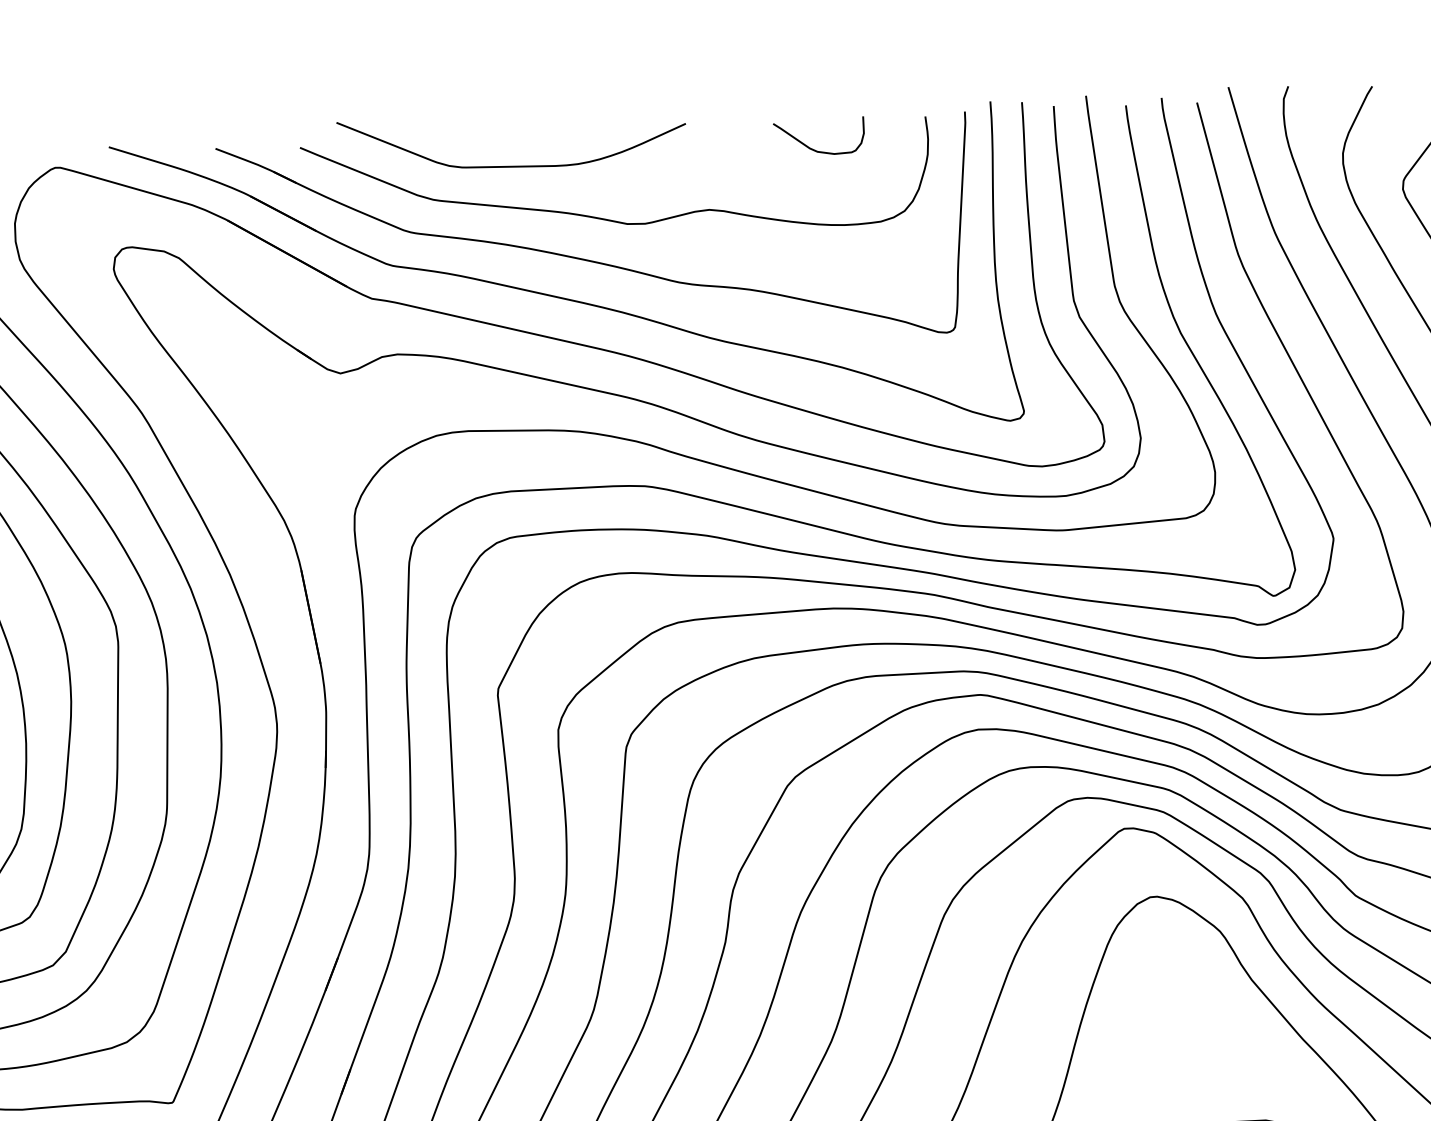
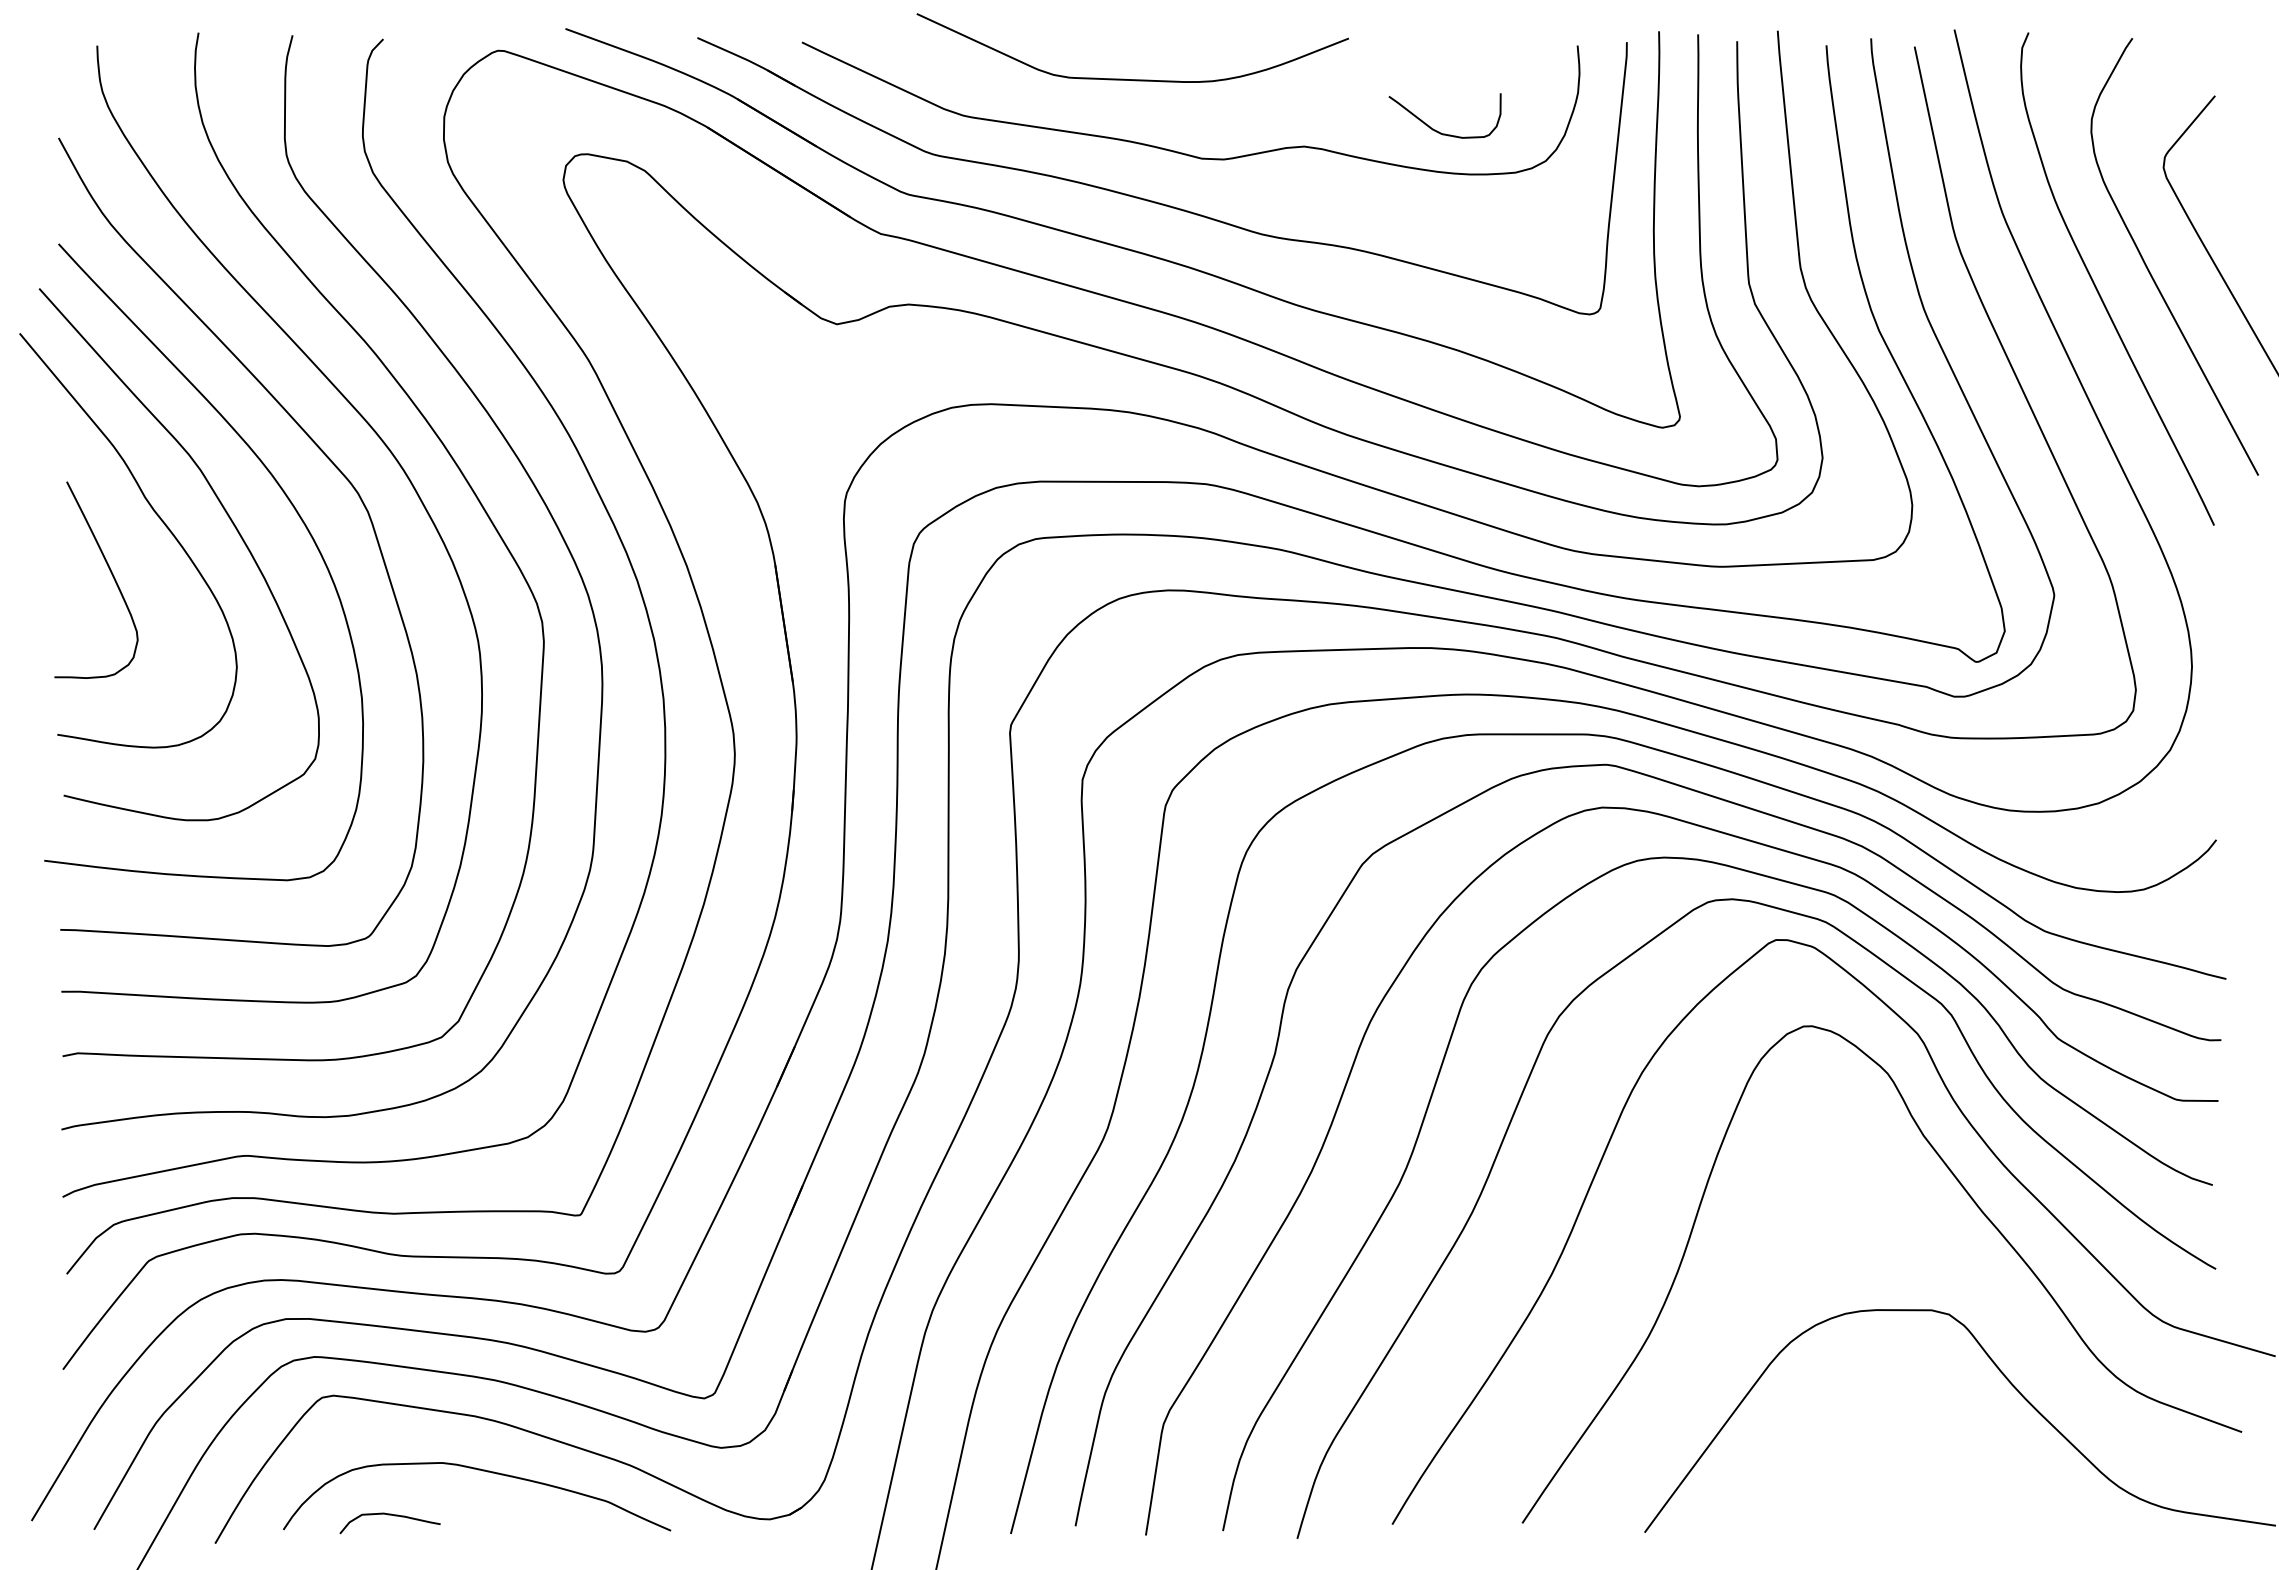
curve: (813, 149) -> (1437, 130), moved
curve: (513, 166) -> (1132, 79), moved

